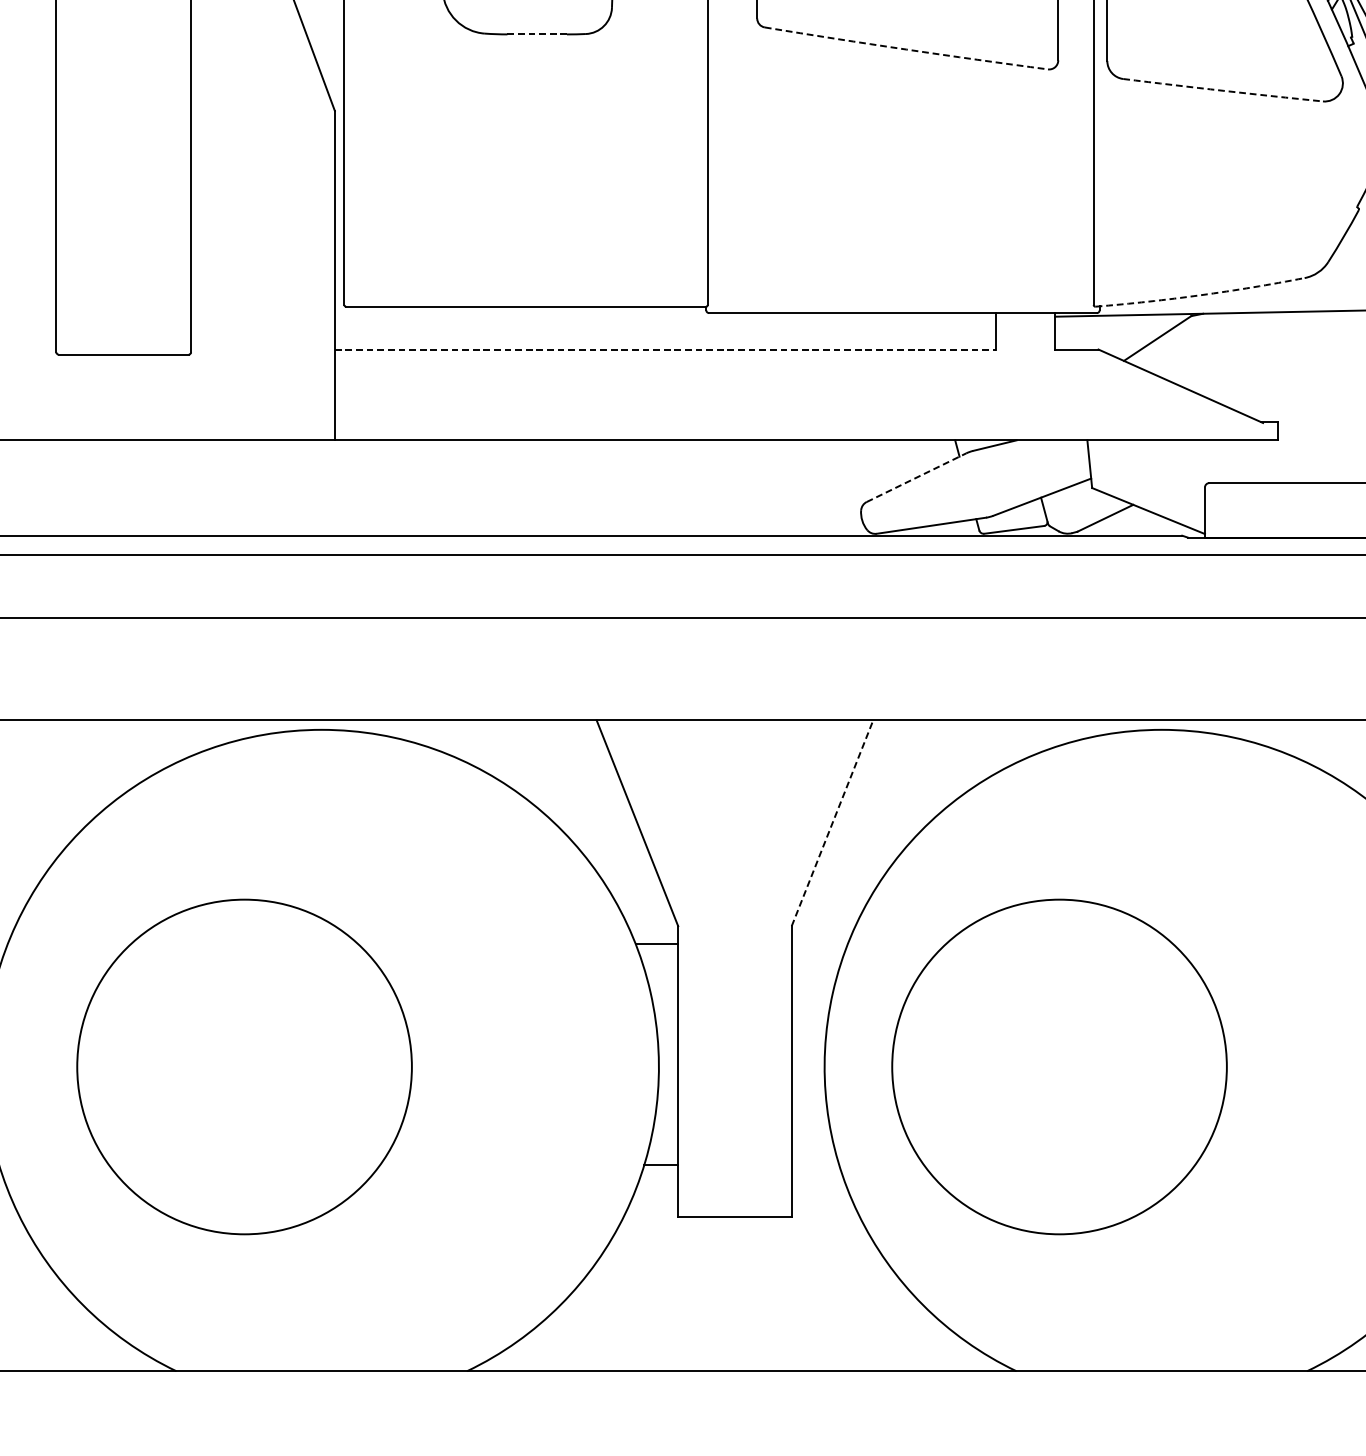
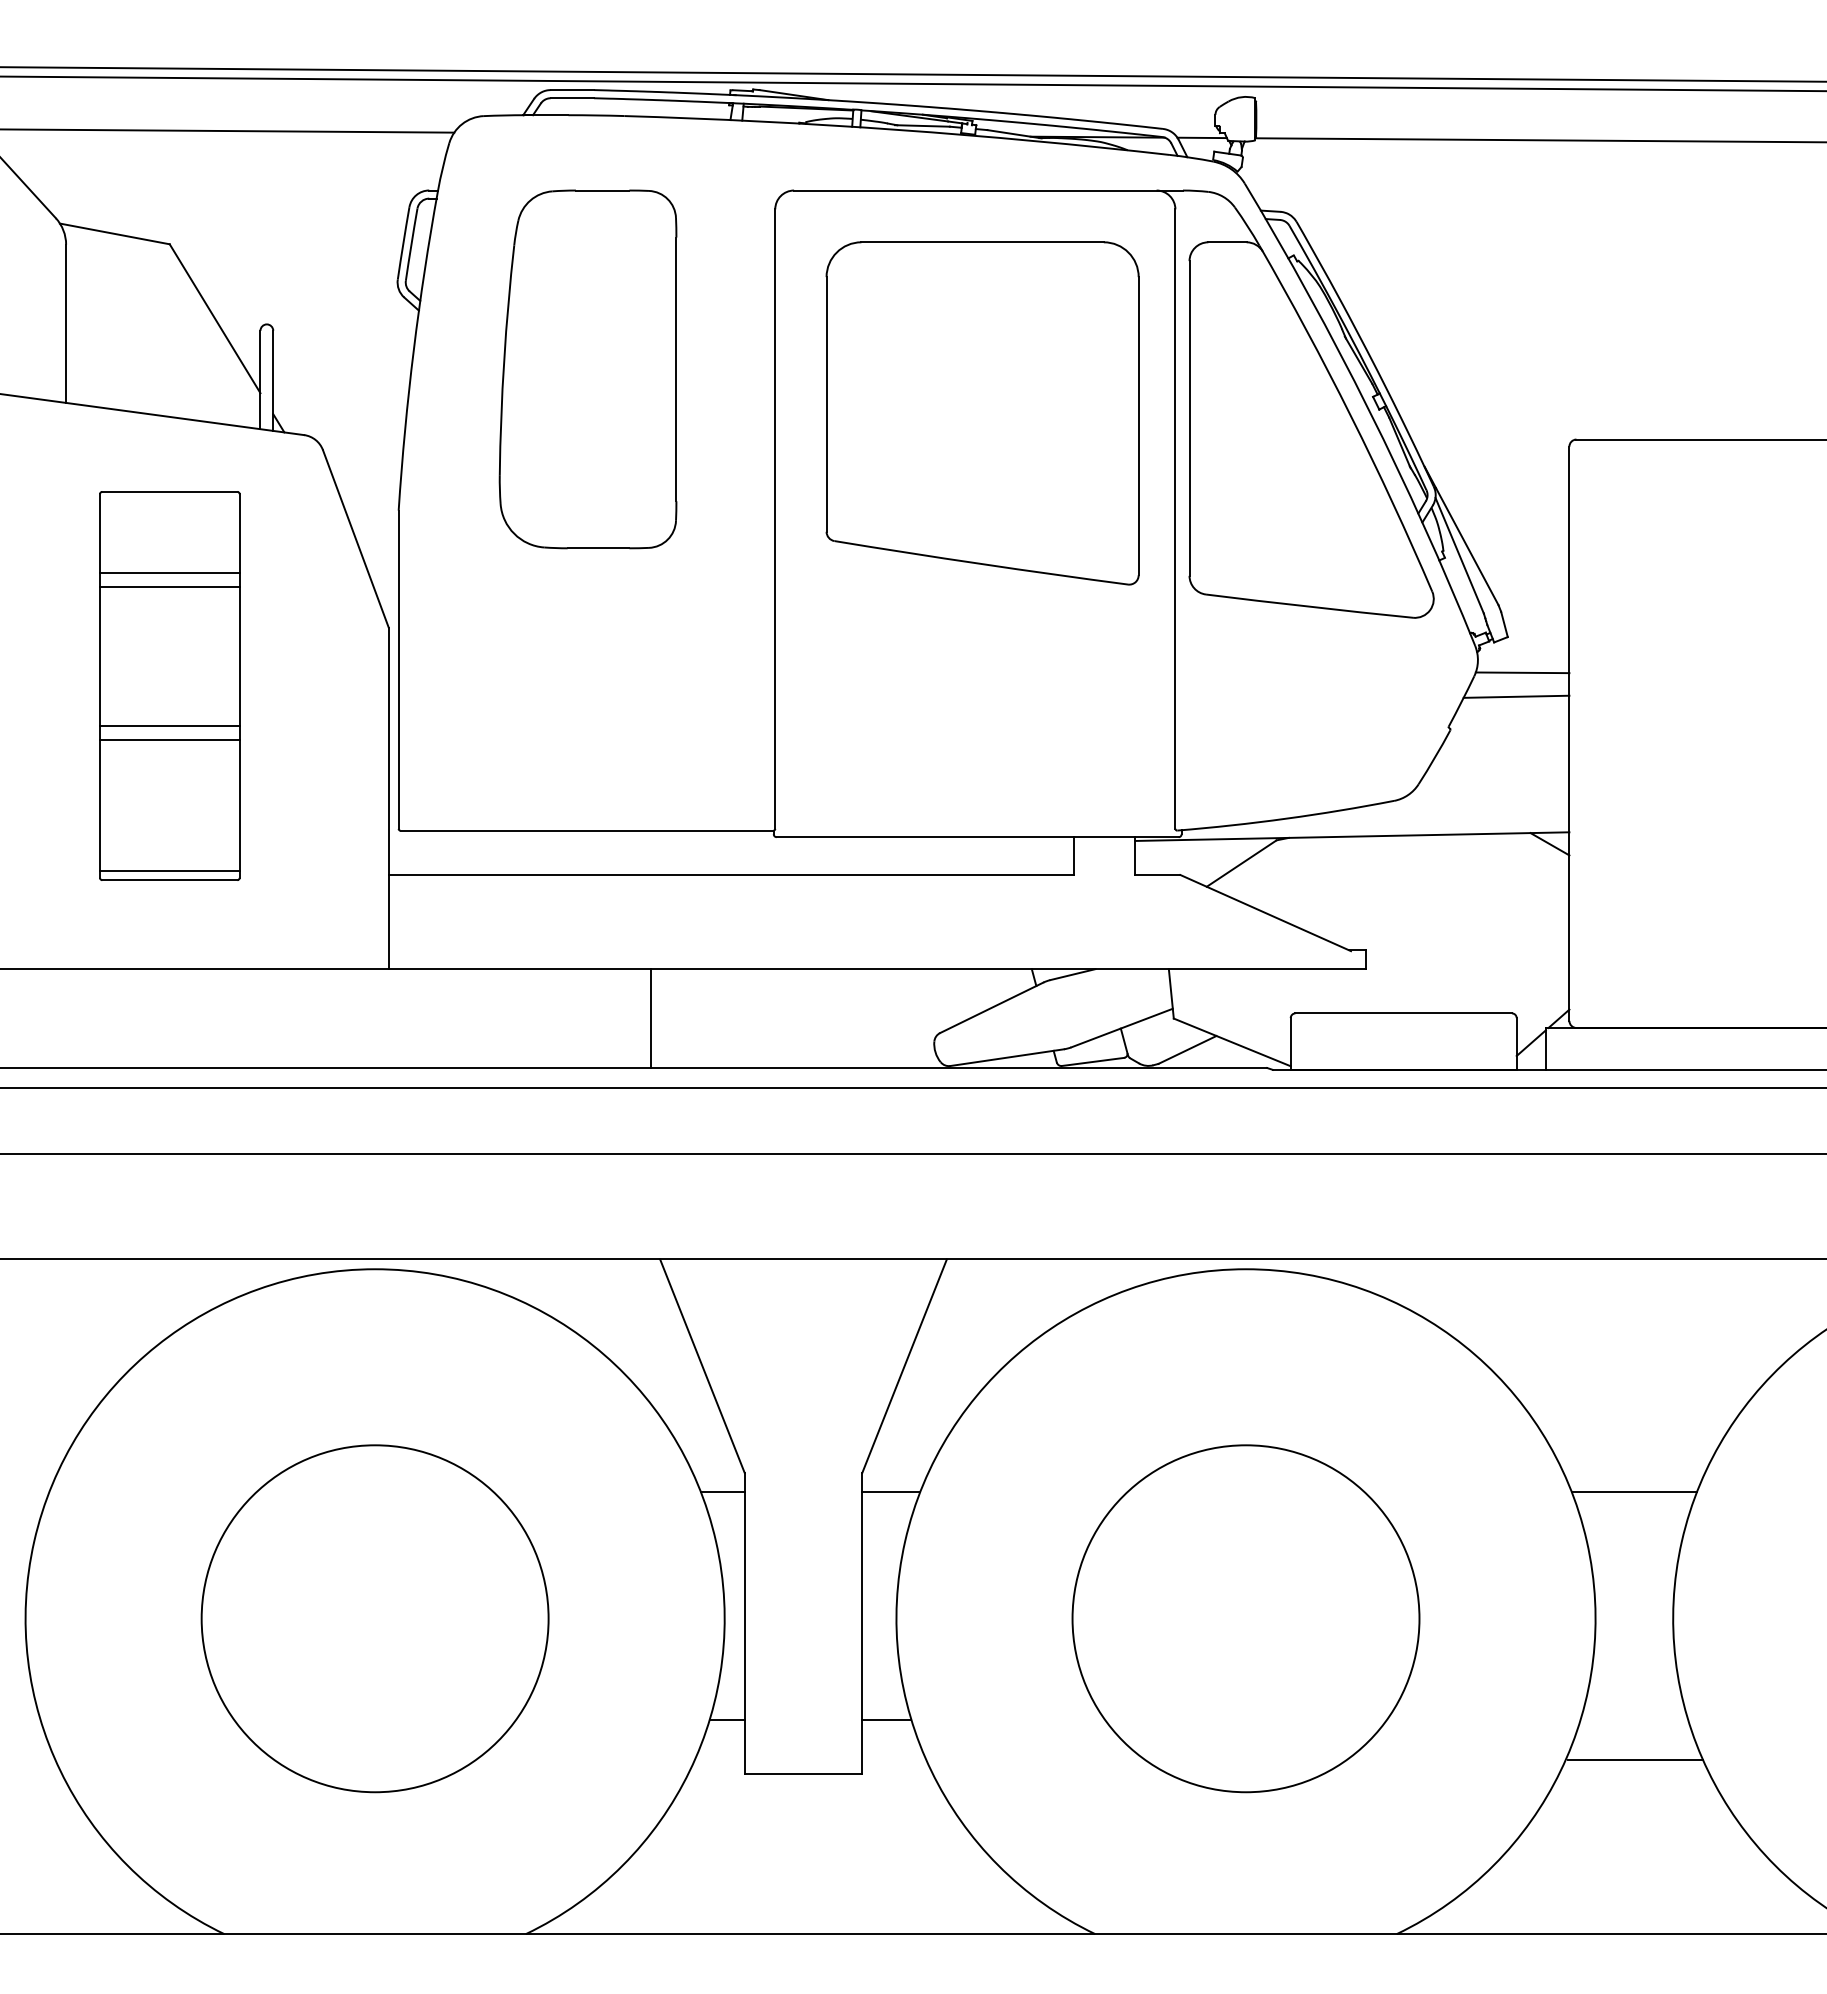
line: (537, 34) -> (598, 548), dashed -> solid
arc: (906, 49) -> (981, 563), dashed -> solid
line: (123, 57) -> (169, 572), added
line: (123, 71) -> (169, 586), added
arc: (1223, 90) -> (1309, 606), dashed -> solid
line: (123, 205) -> (169, 725), added
line: (123, 218) -> (169, 739), added
arc: (1200, 295) -> (1286, 818), dashed -> solid
line: (123, 345) -> (169, 870), added
line: (665, 350) -> (731, 875), dashed -> solid
line: (917, 477) -> (992, 1007), dashed -> solid
line: (587, 487) -> (650, 1018), added
line: (832, 823) -> (904, 1366), dashed -> solid
line: (819, 944) -> (891, 1491), added
circle: (243, 1066) -> (374, 1618), moved
circle: (1059, 1066) -> (1245, 1618), moved
line: (815, 1164) -> (886, 1719), added

